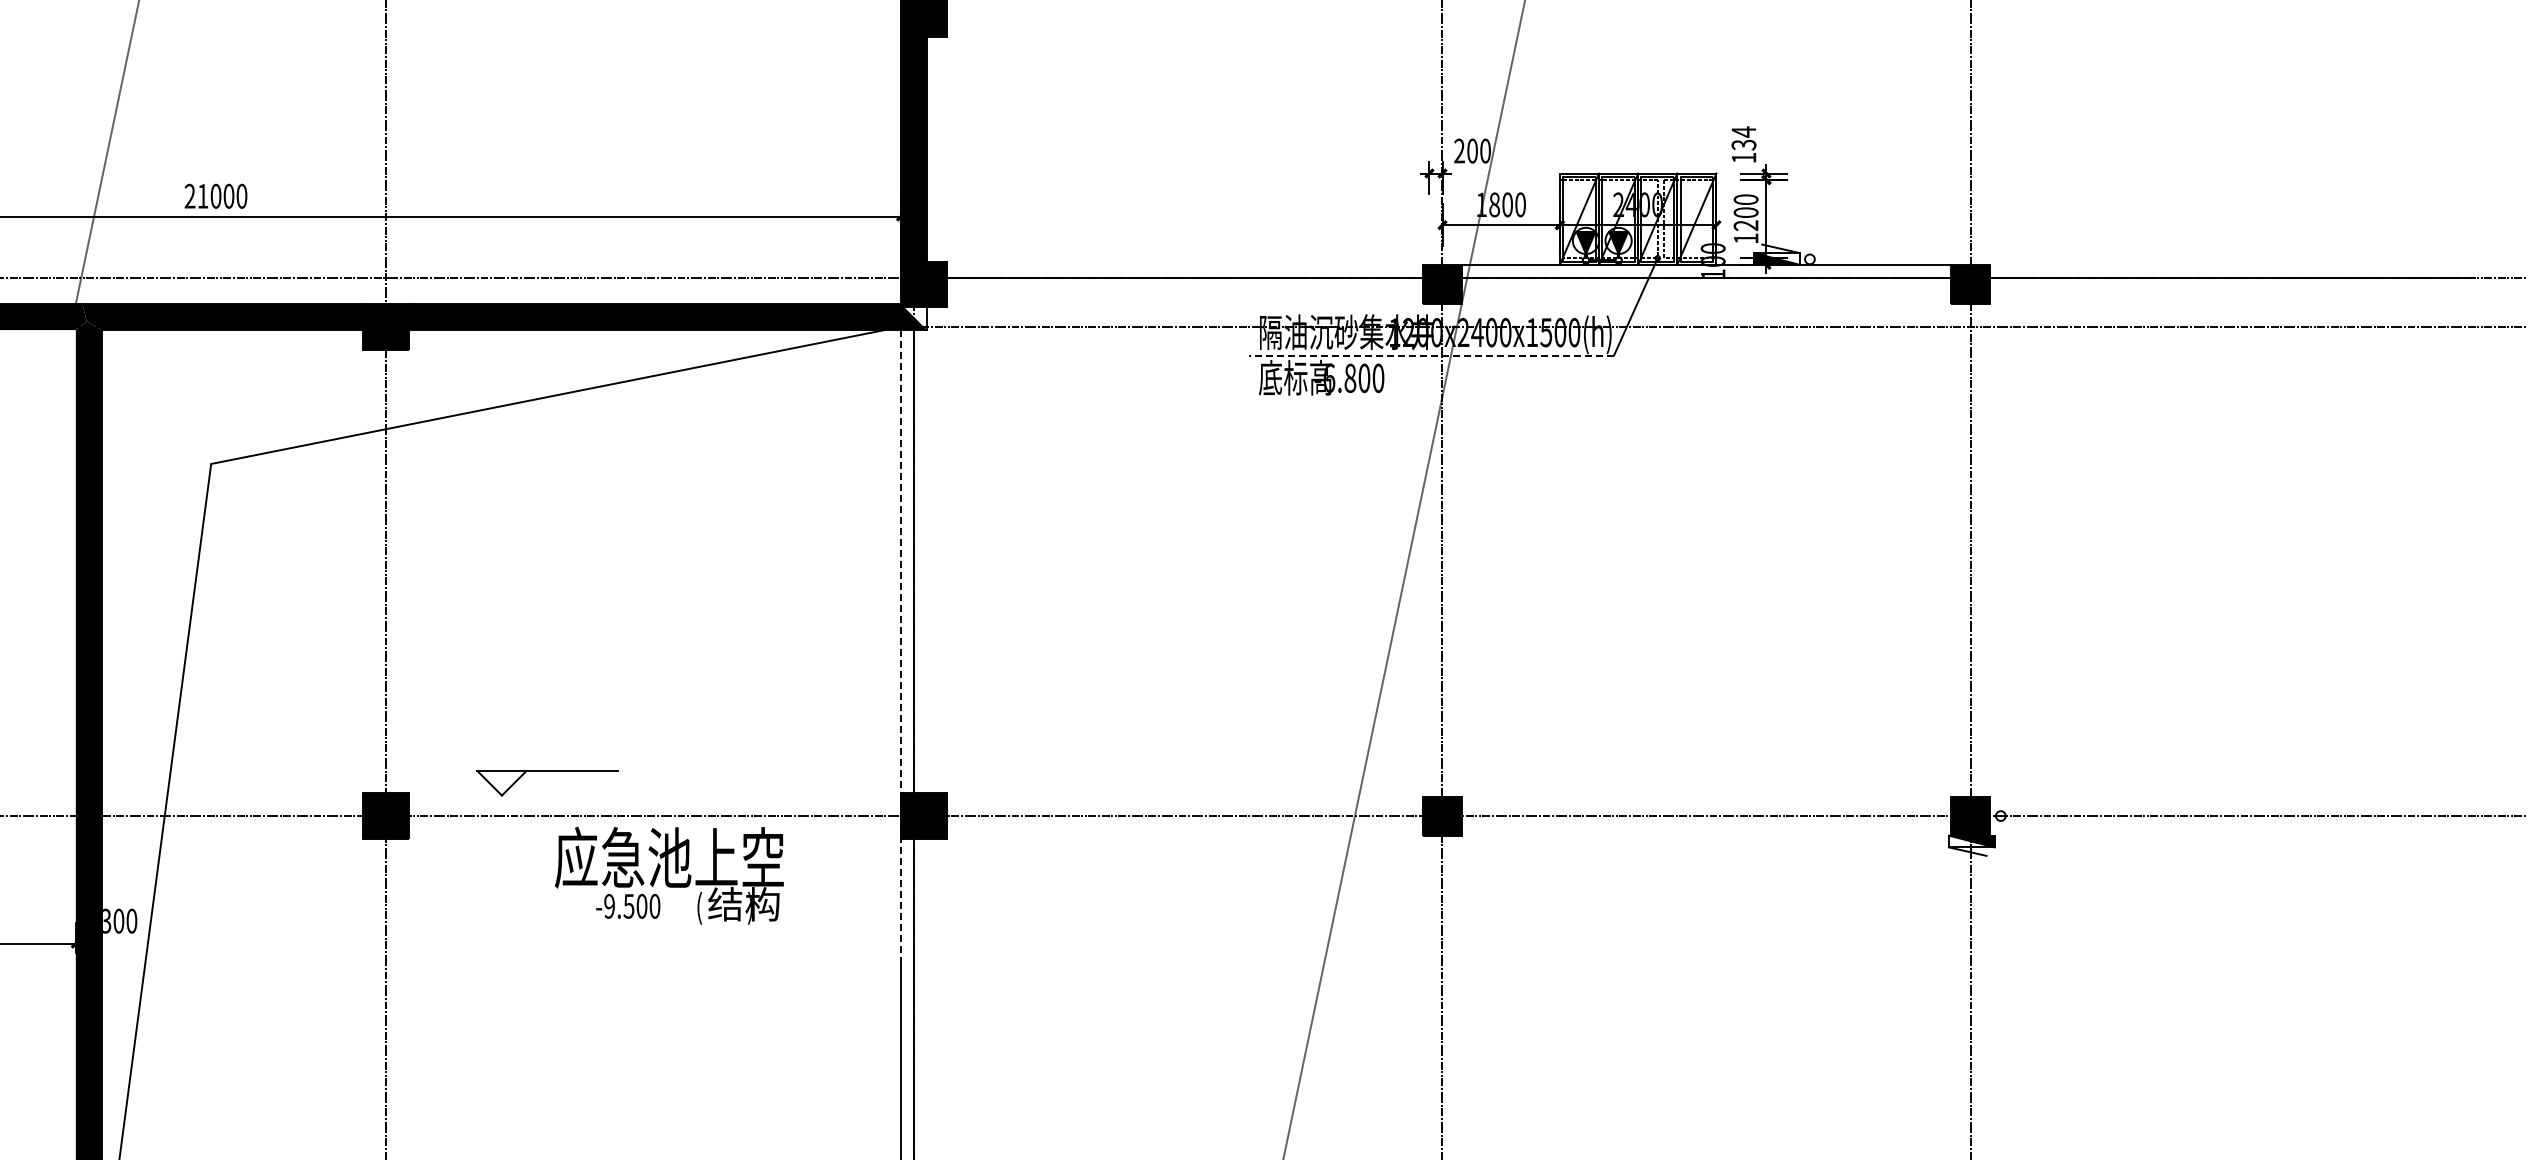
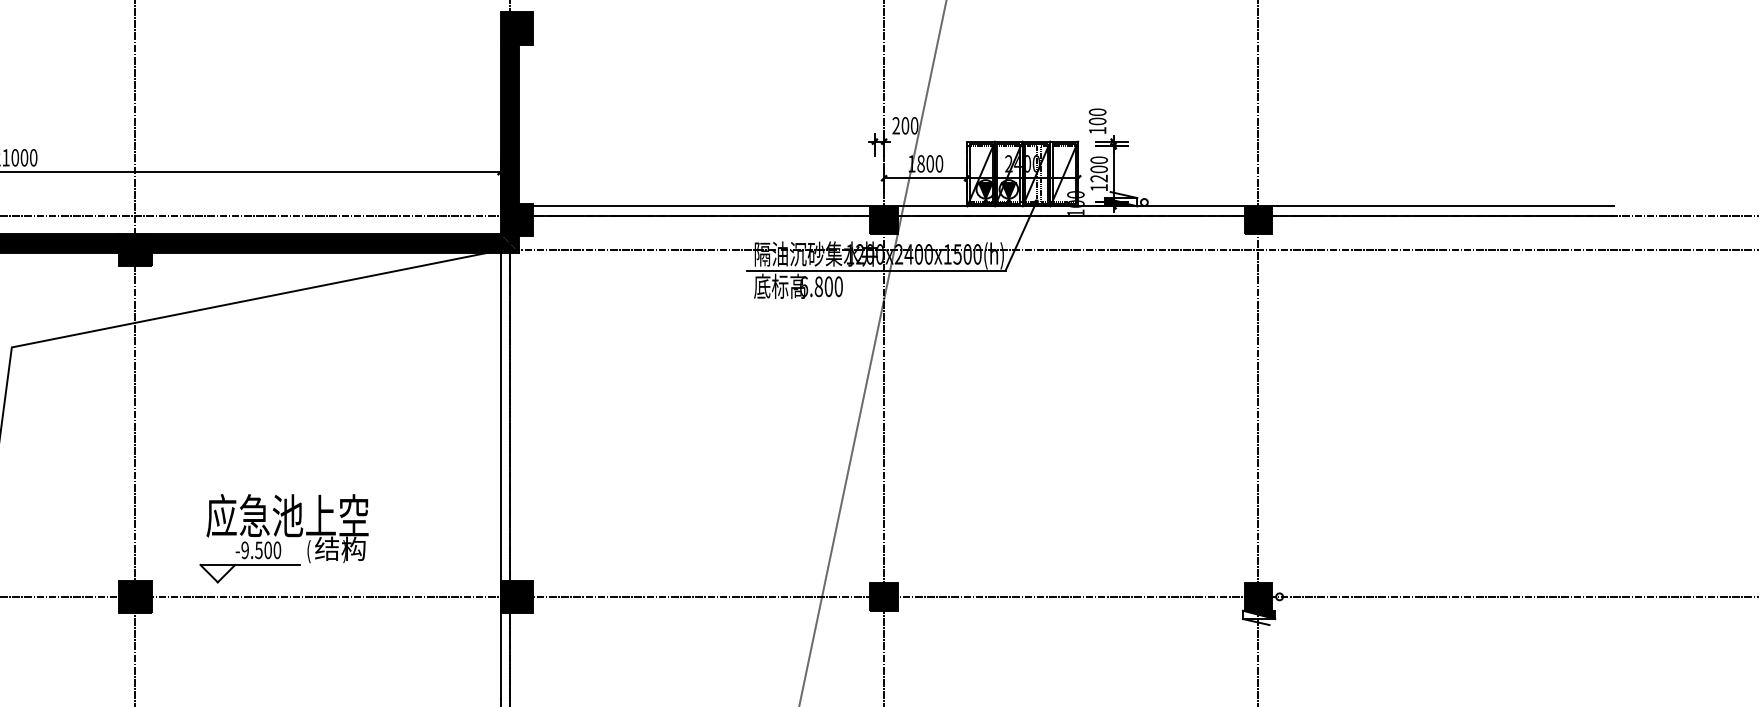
text: (1743, 138) -> (1097, 116), 134 -> 100
line: (1184, 264) -> (701, 206), added
line: (2231, 264) -> (1443, 206), added
fill: (915, 318) -> (510, 244), added
line: (1431, 355) -> (876, 270), dashed -> solid
line: (901, 644) -> (500, 475), dashed -> solid
text: (669, 875) -> (287, 528), moved

